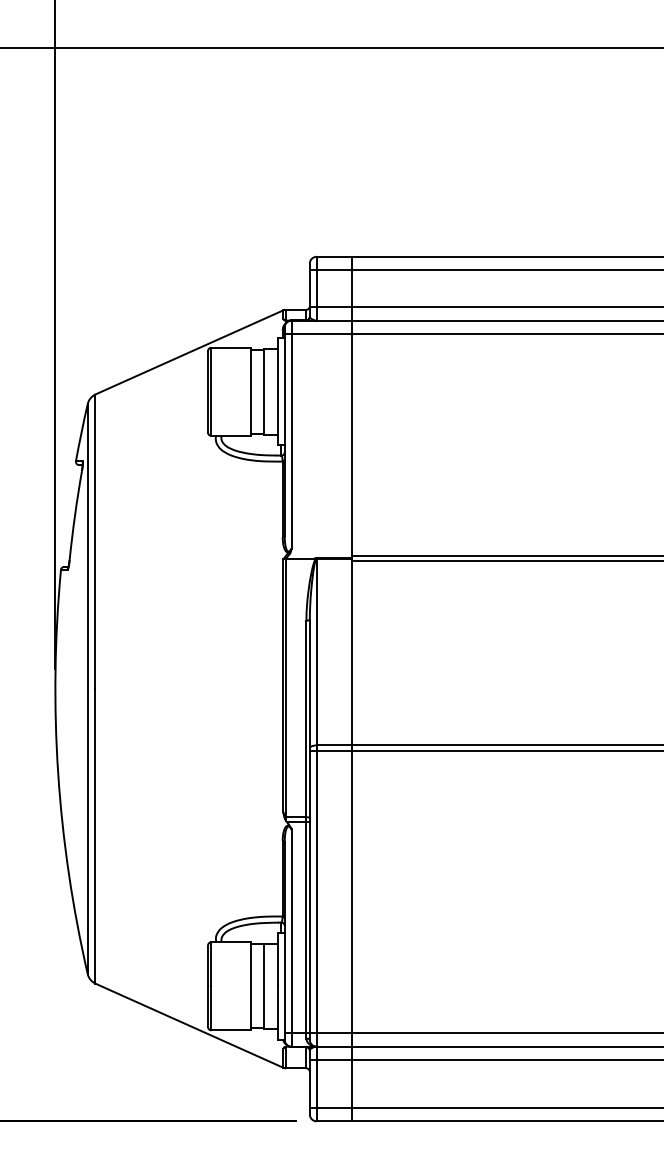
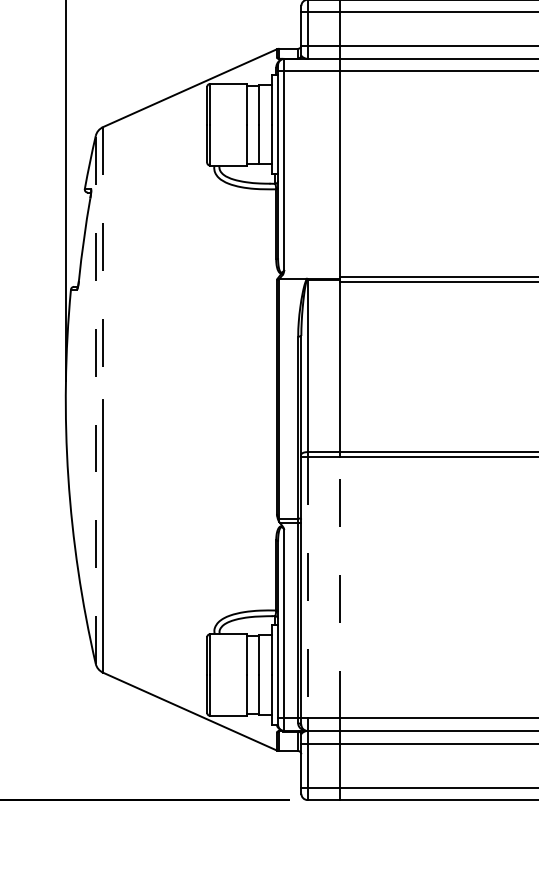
line: (95, 542) -> (102, 264), solid -> dashed
line: (87, 688) -> (95, 399), solid -> dashed
line: (351, 891) -> (339, 587), solid -> dashed
line: (316, 892) -> (307, 588), solid -> dashed

